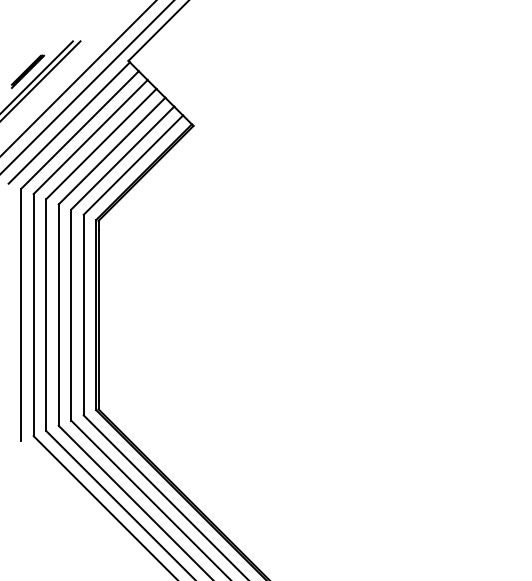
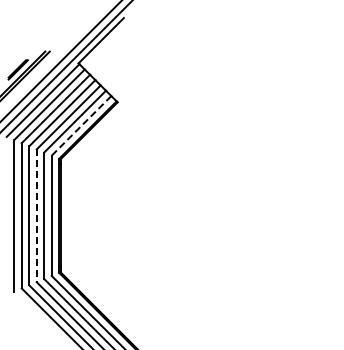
line: (133, 166) -> (81, 126), solid -> dashed
line: (58, 316) -> (36, 216), solid -> dashed

